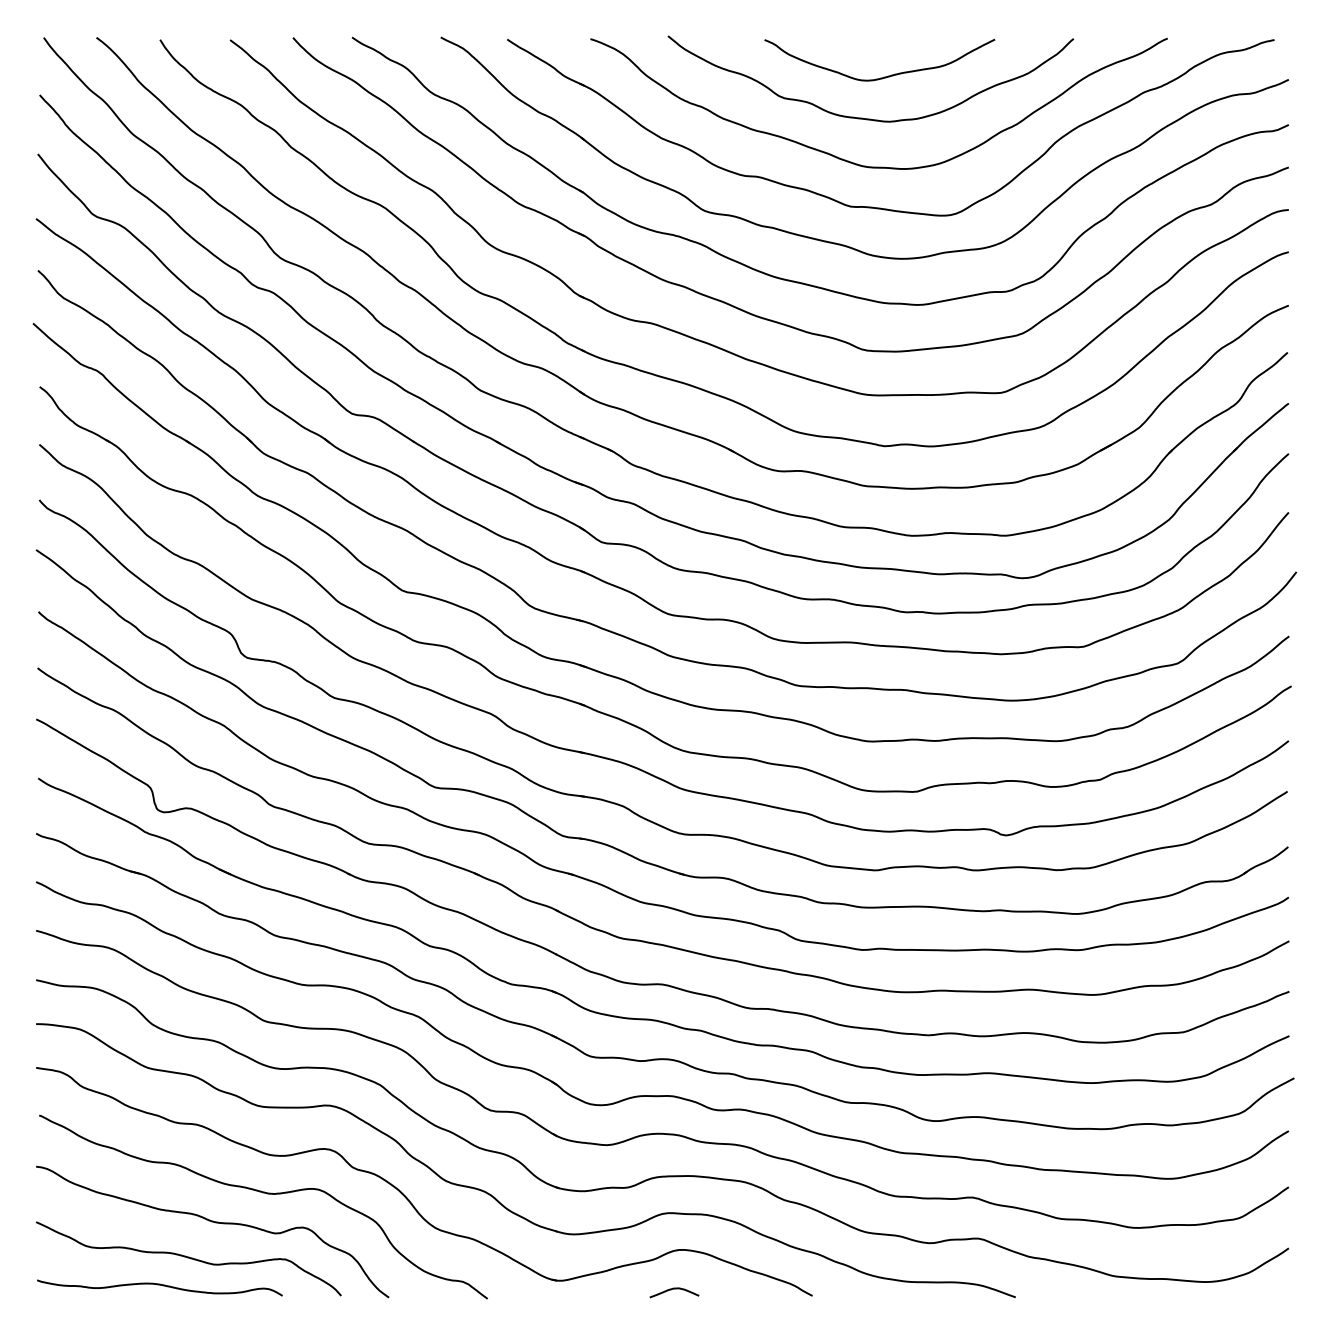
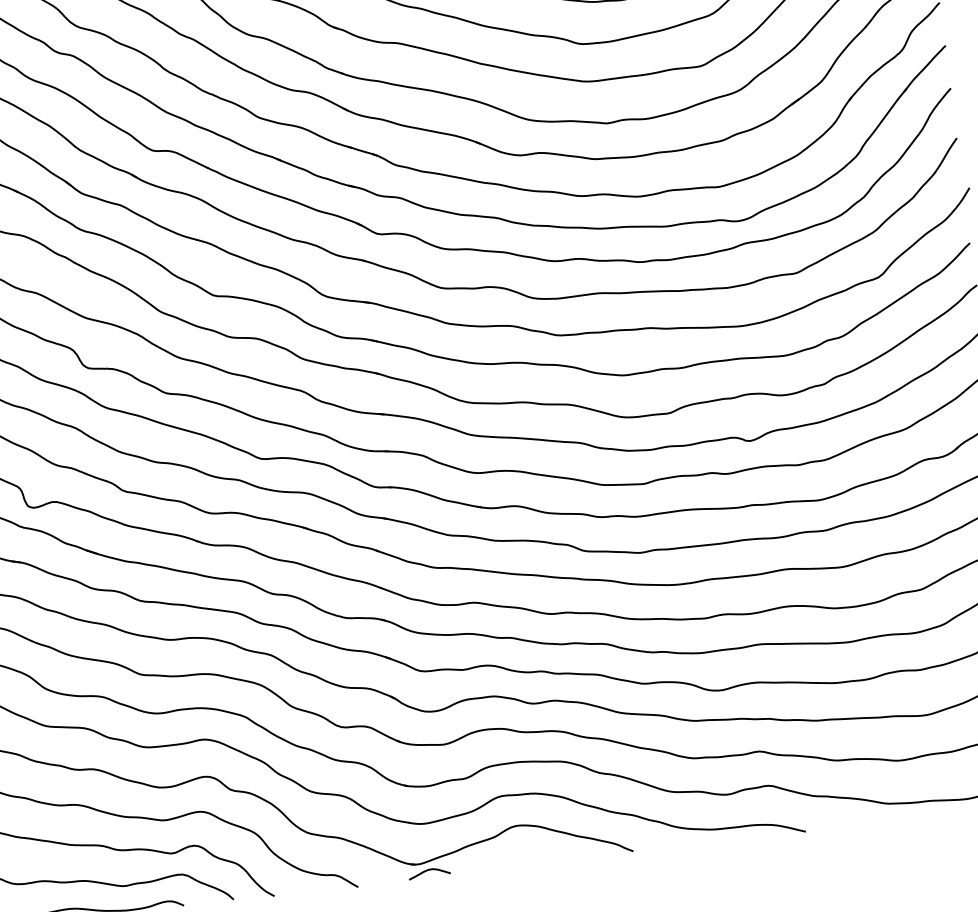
curve: (674, 1289) -> (429, 870), moved

